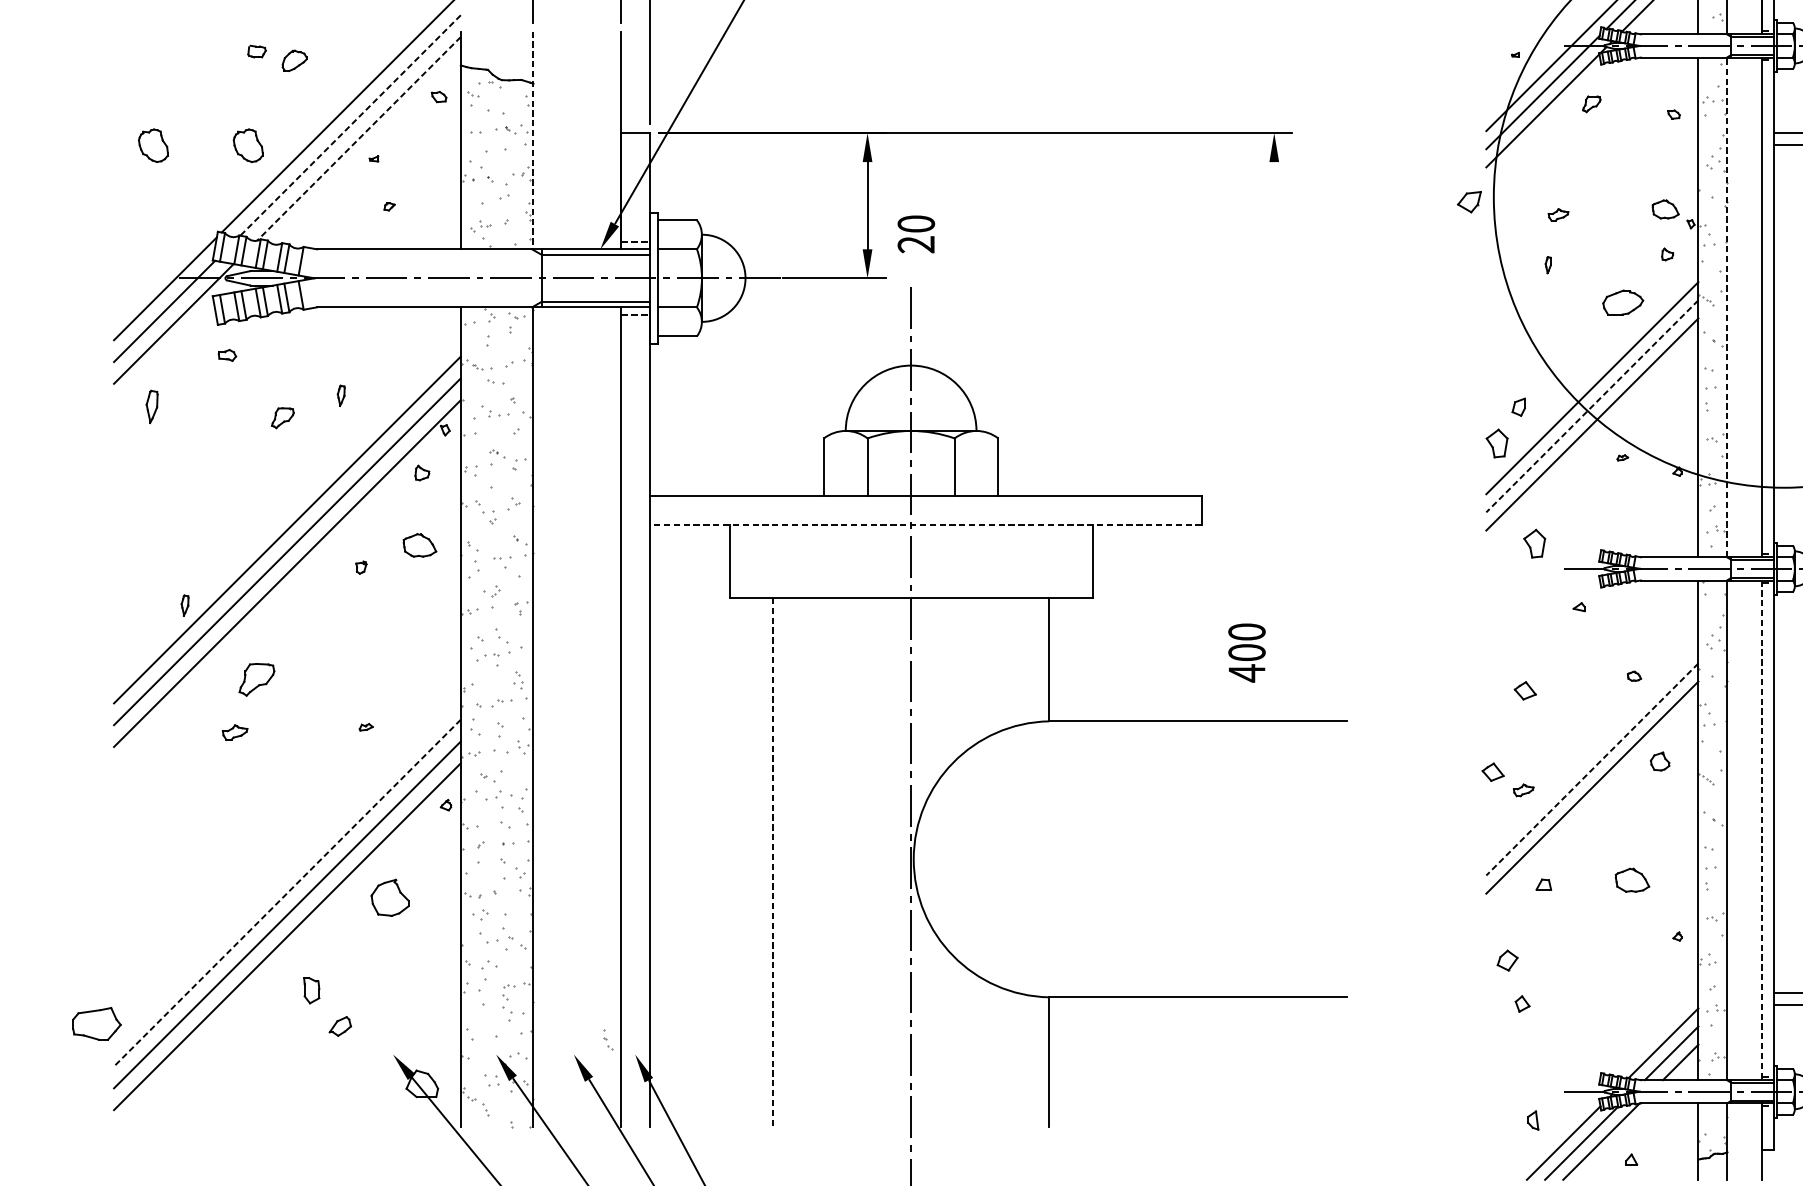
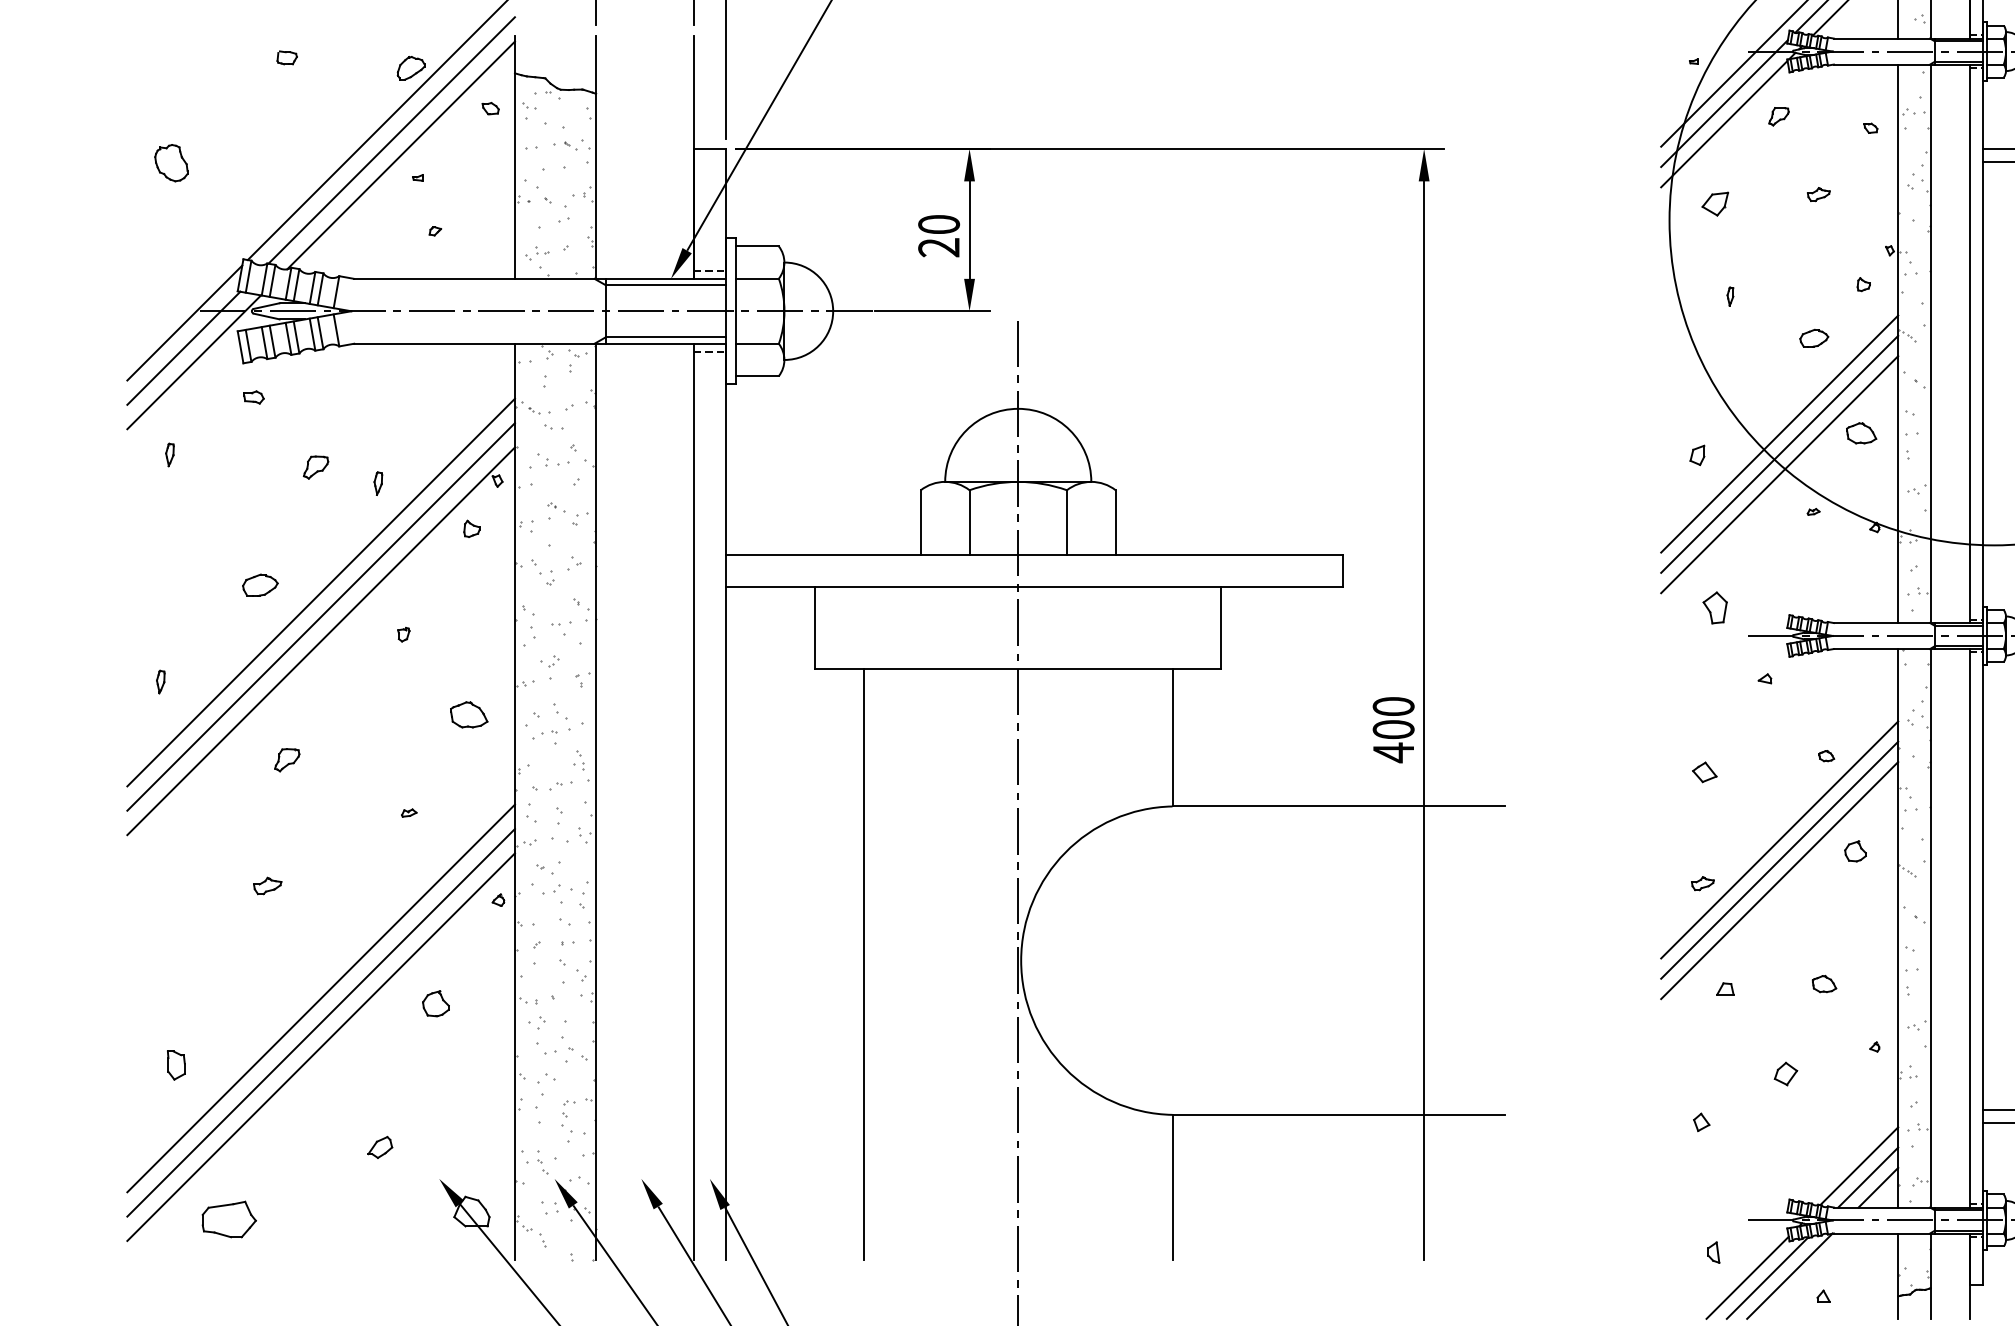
part: (293, 61) -> (410, 68), moved
line: (350, 125) -> (391, 140), dashed -> solid
line: (358, 138) -> (400, 155), dashed -> solid
line: (533, 140) -> (596, 157), dashed -> solid
part: (248, 146) -> (277, 163), removed
part: (1469, 201) -> (1715, 203), moved
part: (1665, 209) -> (1861, 433), moved
part: (1558, 214) -> (1818, 194), moved
text: (916, 234) -> (939, 236), moved
part: (1623, 301) -> (1814, 337), size x0.62
line: (1727, 307) -> (1930, 343), dashed -> solid
part: (341, 395) -> (378, 483), moved
part: (151, 406) -> (169, 454), size x0.62
line: (1592, 406) -> (1779, 454), dashed -> solid
part: (1496, 443) -> (1672, 495), removed
part: (233, 522) -> (260, 584), added
line: (925, 525) -> (1034, 587), dashed -> solid
part: (420, 545) -> (469, 714), moved
part: (184, 605) -> (160, 681), moved
line: (1274, 644) -> (1424, 720), added
part: (257, 680) -> (287, 760), size x0.62
part: (234, 732) -> (267, 885), moved
line: (1592, 750) -> (1779, 839), added
line: (1592, 769) -> (1779, 860), dashed -> solid
part: (1492, 772) -> (1668, 863), removed
line: (1762, 830) -> (1969, 928), dashed -> solid
line: (773, 862) -> (864, 964), dashed -> solid
part: (1632, 879) -> (1824, 983), size x0.62
line: (286, 893) -> (320, 998), dashed -> solid
part: (389, 897) -> (435, 1003), size x0.62
part: (1507, 960) -> (1785, 1073), moved
part: (311, 990) -> (176, 1065), moved
part: (96, 1023) -> (228, 1219), moved
part: (608, 1039) -> (542, 1162), moved

